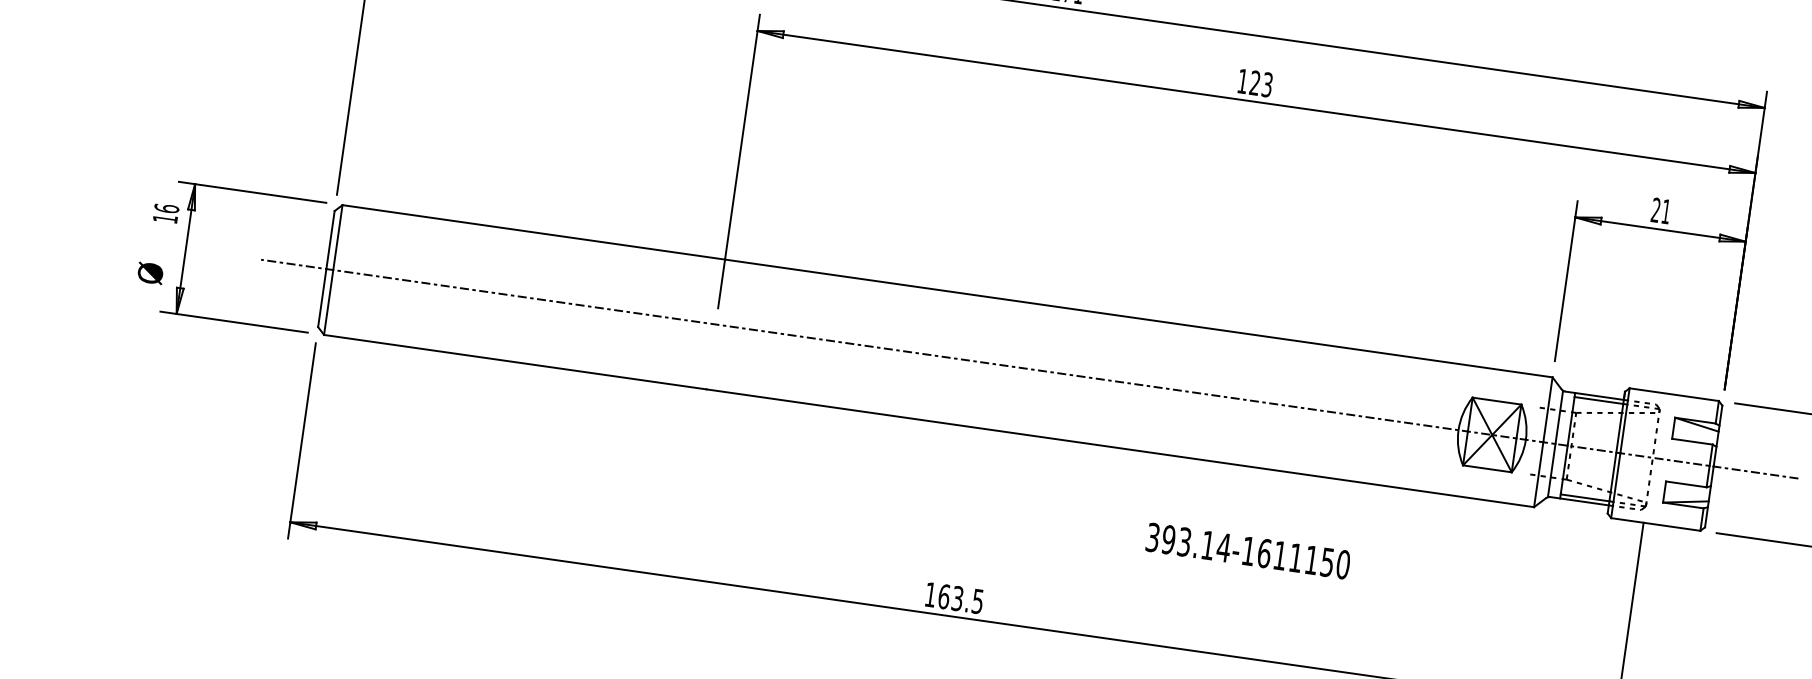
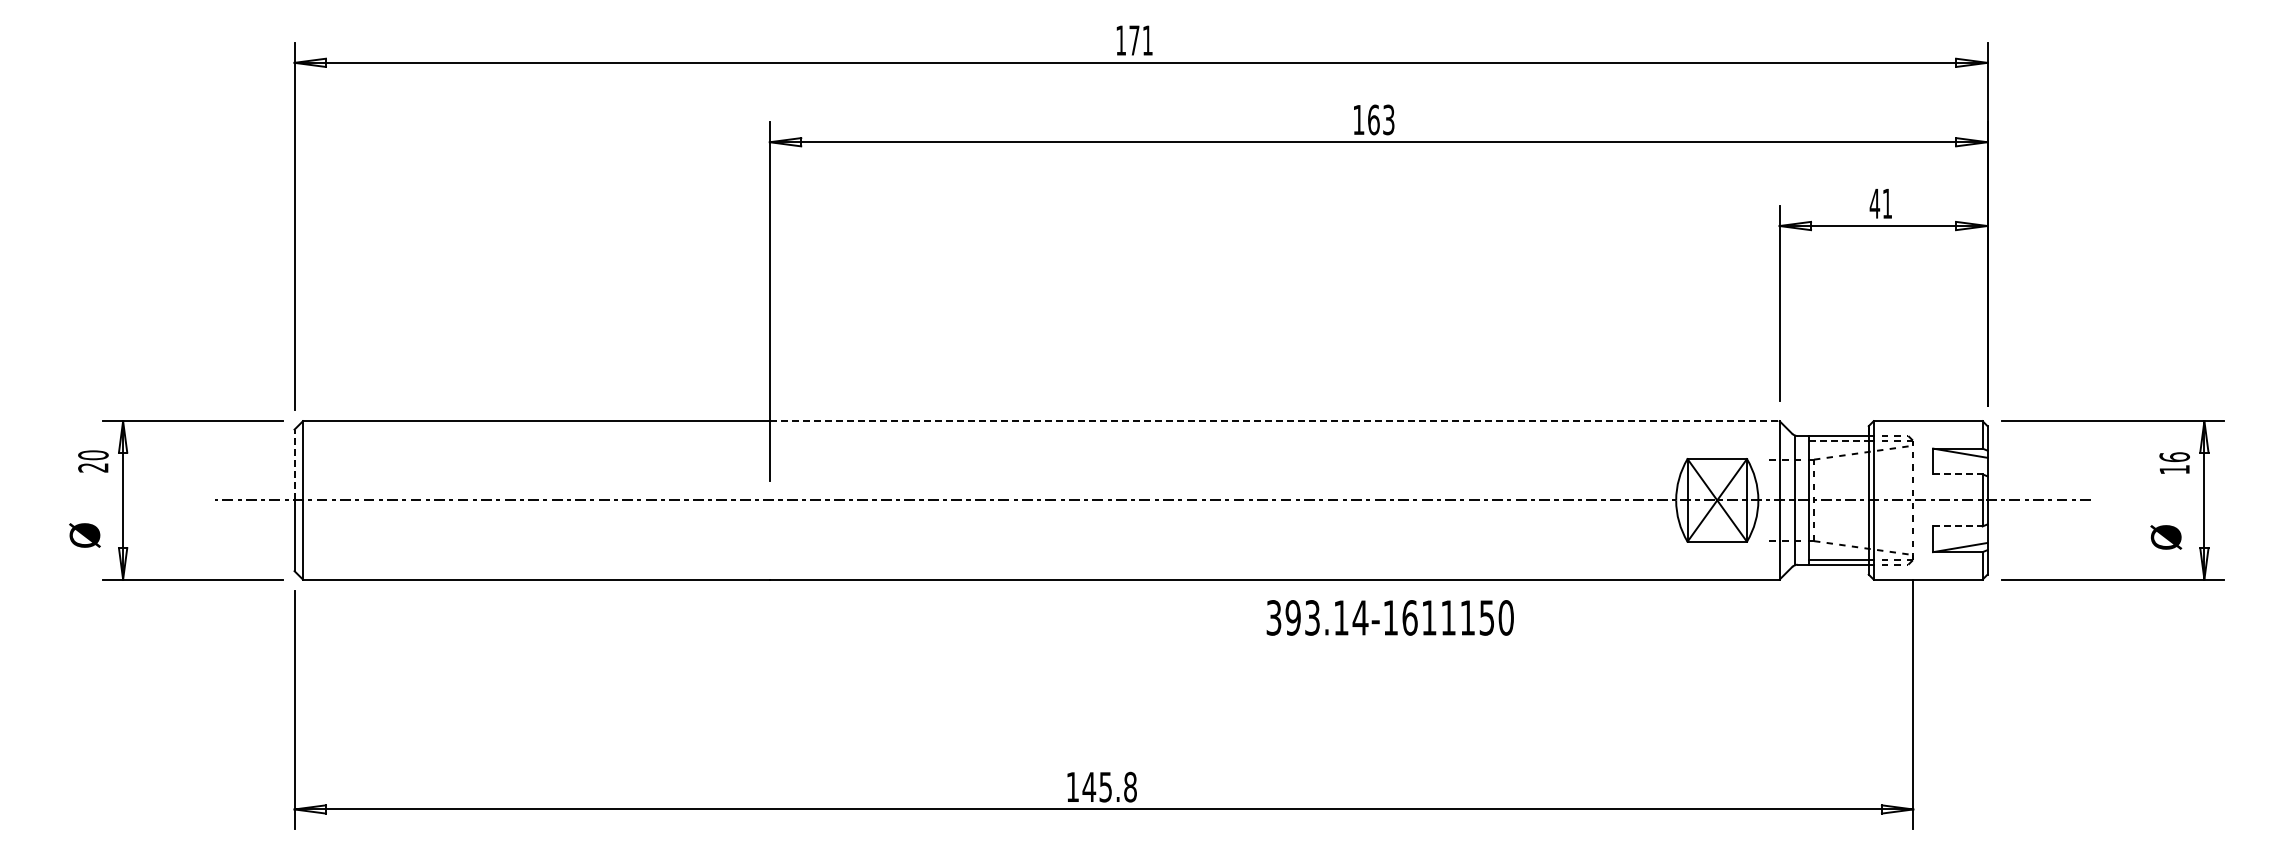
text: (1254, 82) -> (1373, 119), 123 -> 163
text: (1655, 210) -> (1874, 203), 21 -> 41
text: (166, 213) -> (93, 461), 16 -> 20
line: (330, 239) -> (294, 464), solid -> dashed
line: (1138, 318) -> (1274, 421), solid -> dashed
line: (1599, 400) -> (1839, 440), solid -> dashed
line: (1692, 441) -> (1957, 474), solid -> dashed
line: (1686, 484) -> (1957, 526), solid -> dashed
text: (1247, 550) -> (1389, 617), moved
text: (960, 598) -> (1109, 786), 163.5 -> 145.8

